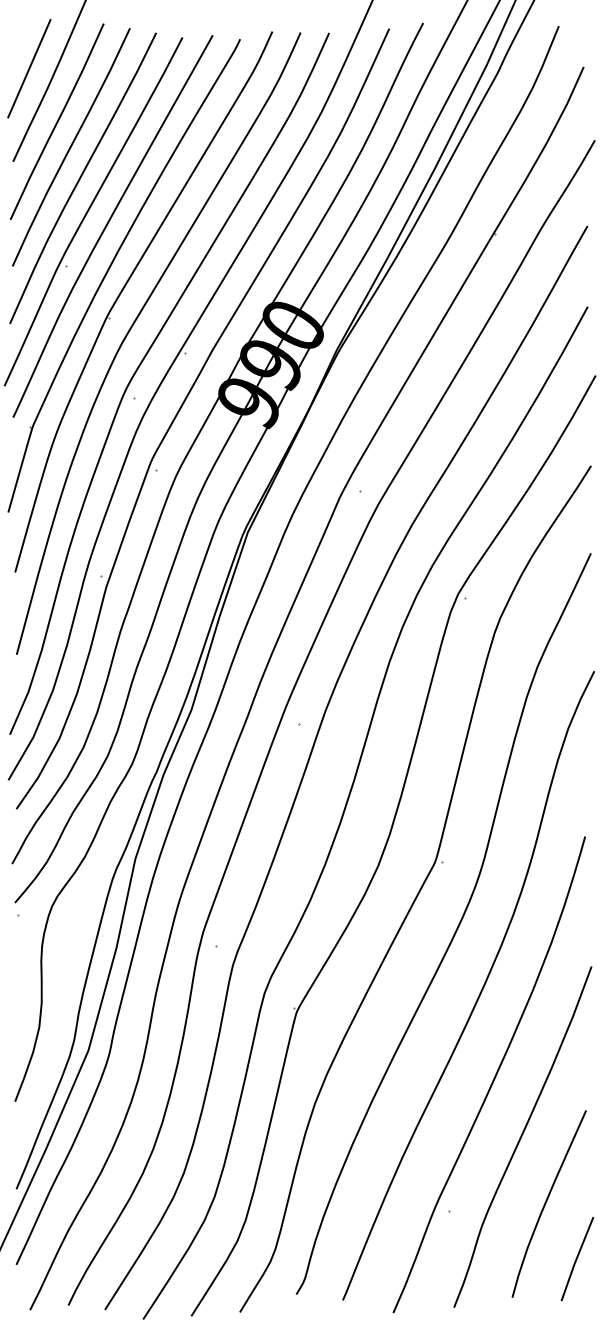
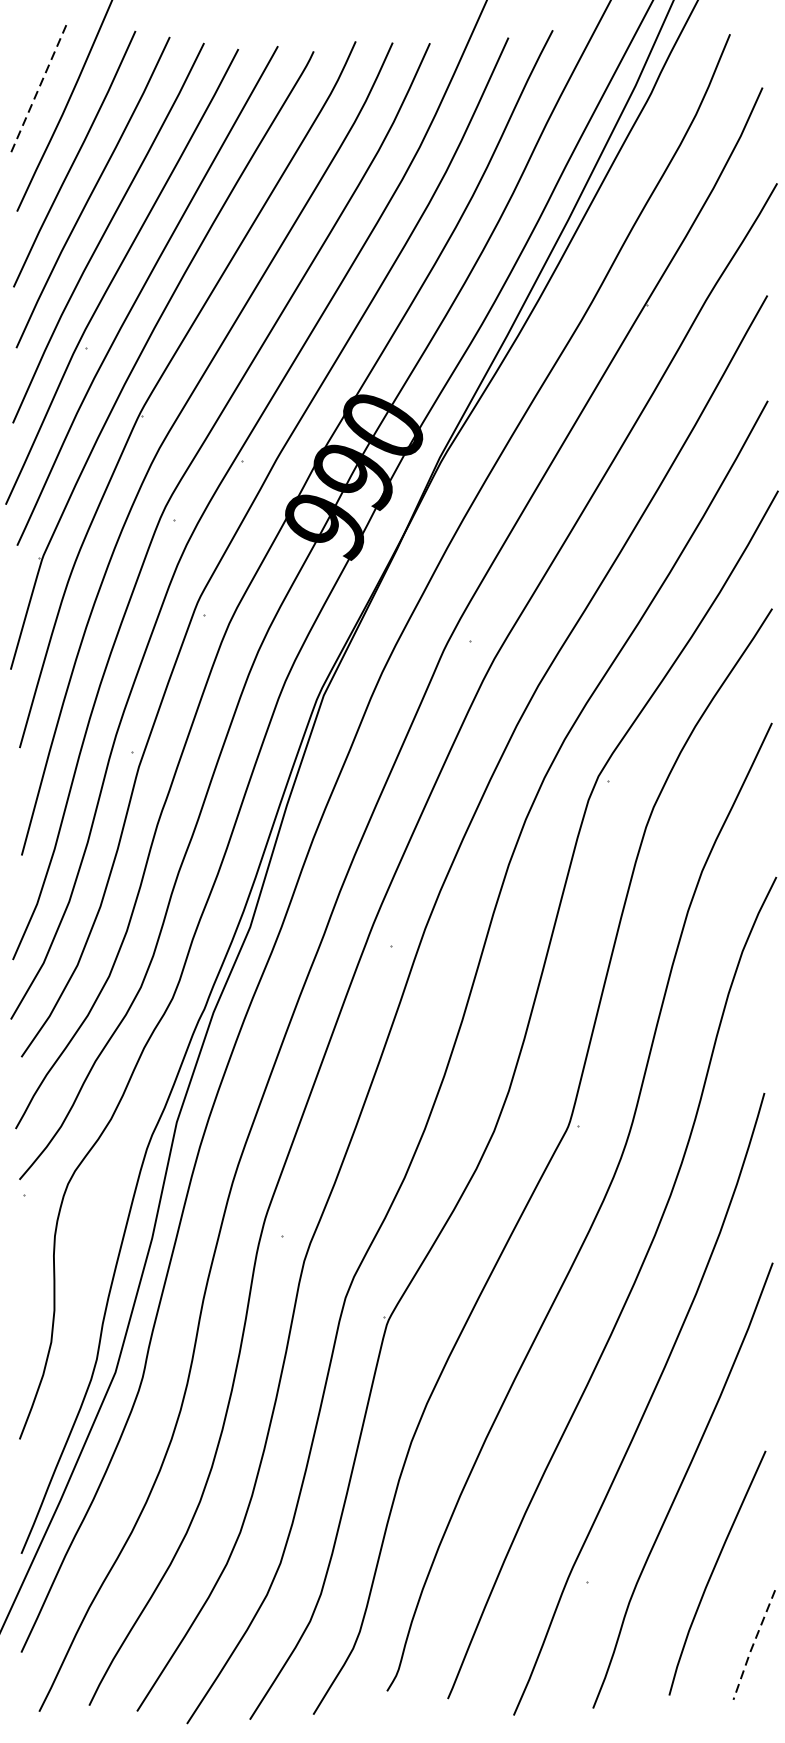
line: (29, 69) -> (38, 90), solid -> dashed
line: (576, 1259) -> (753, 1645), solid -> dashed

